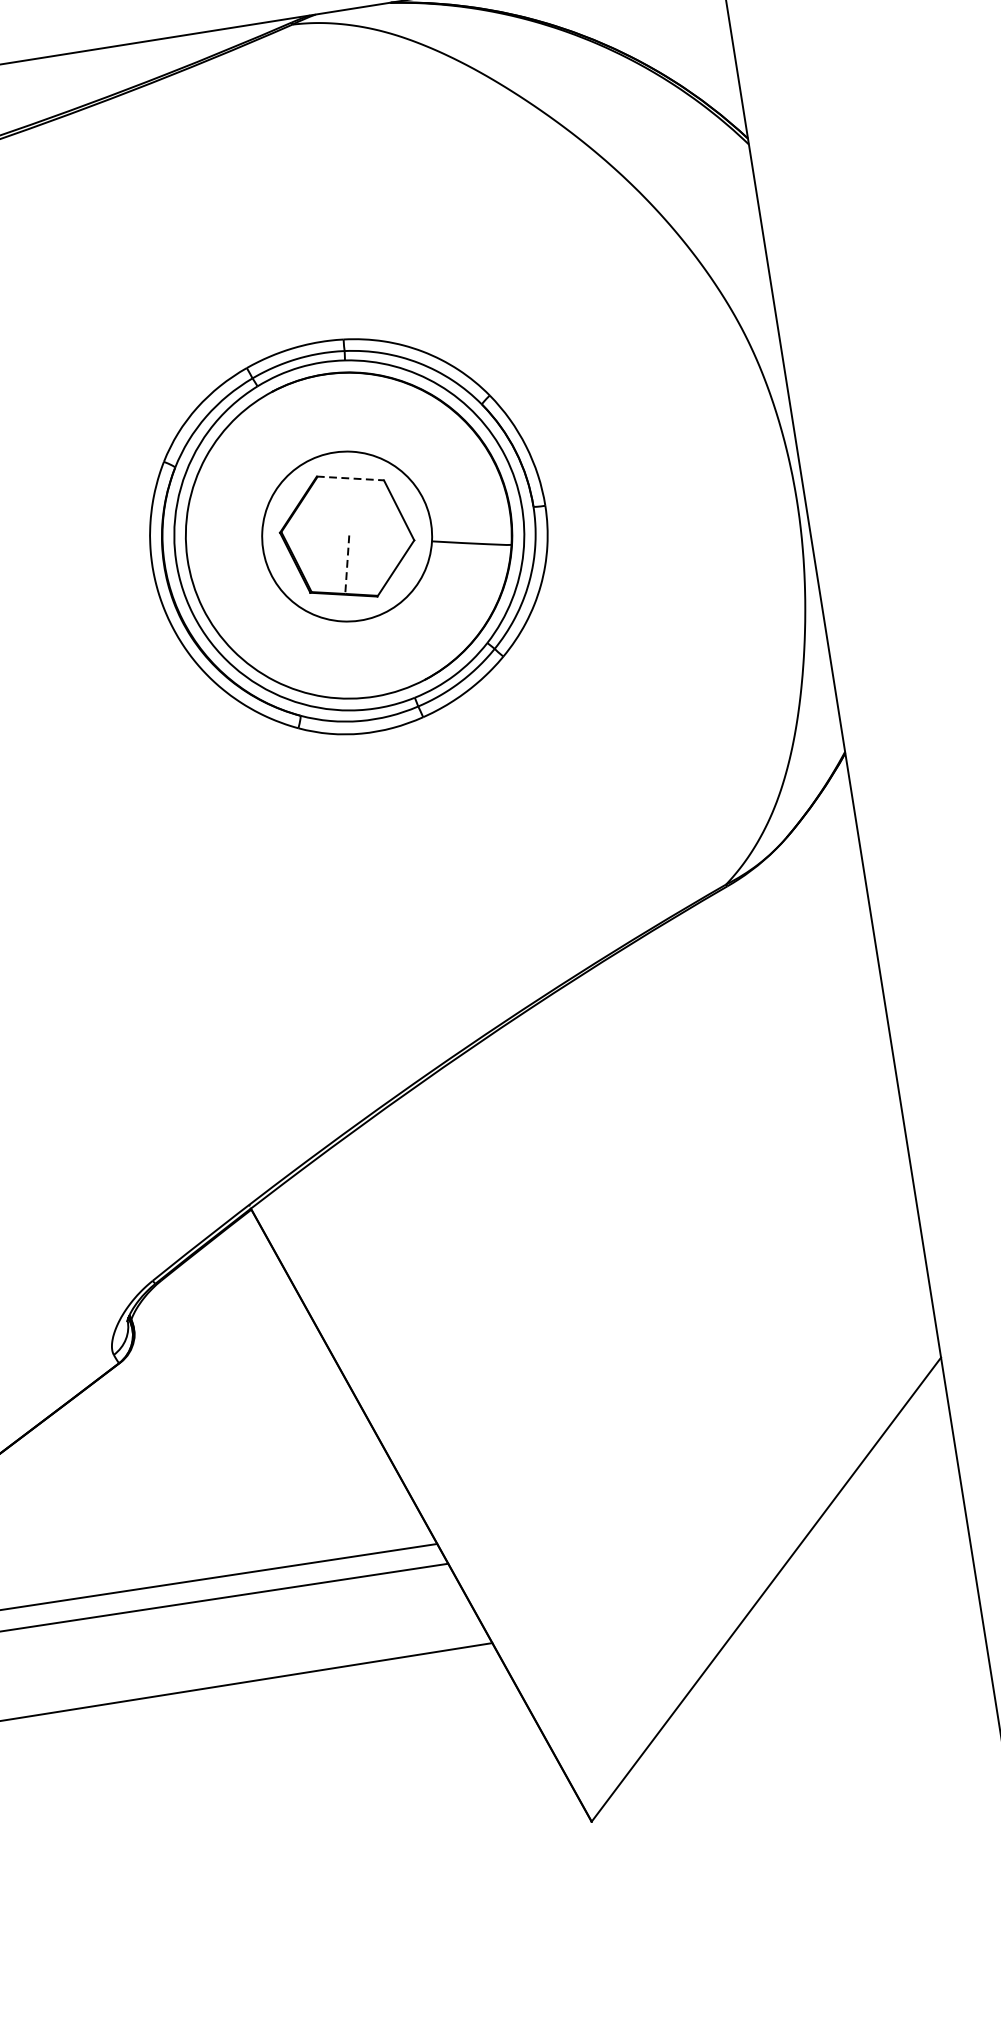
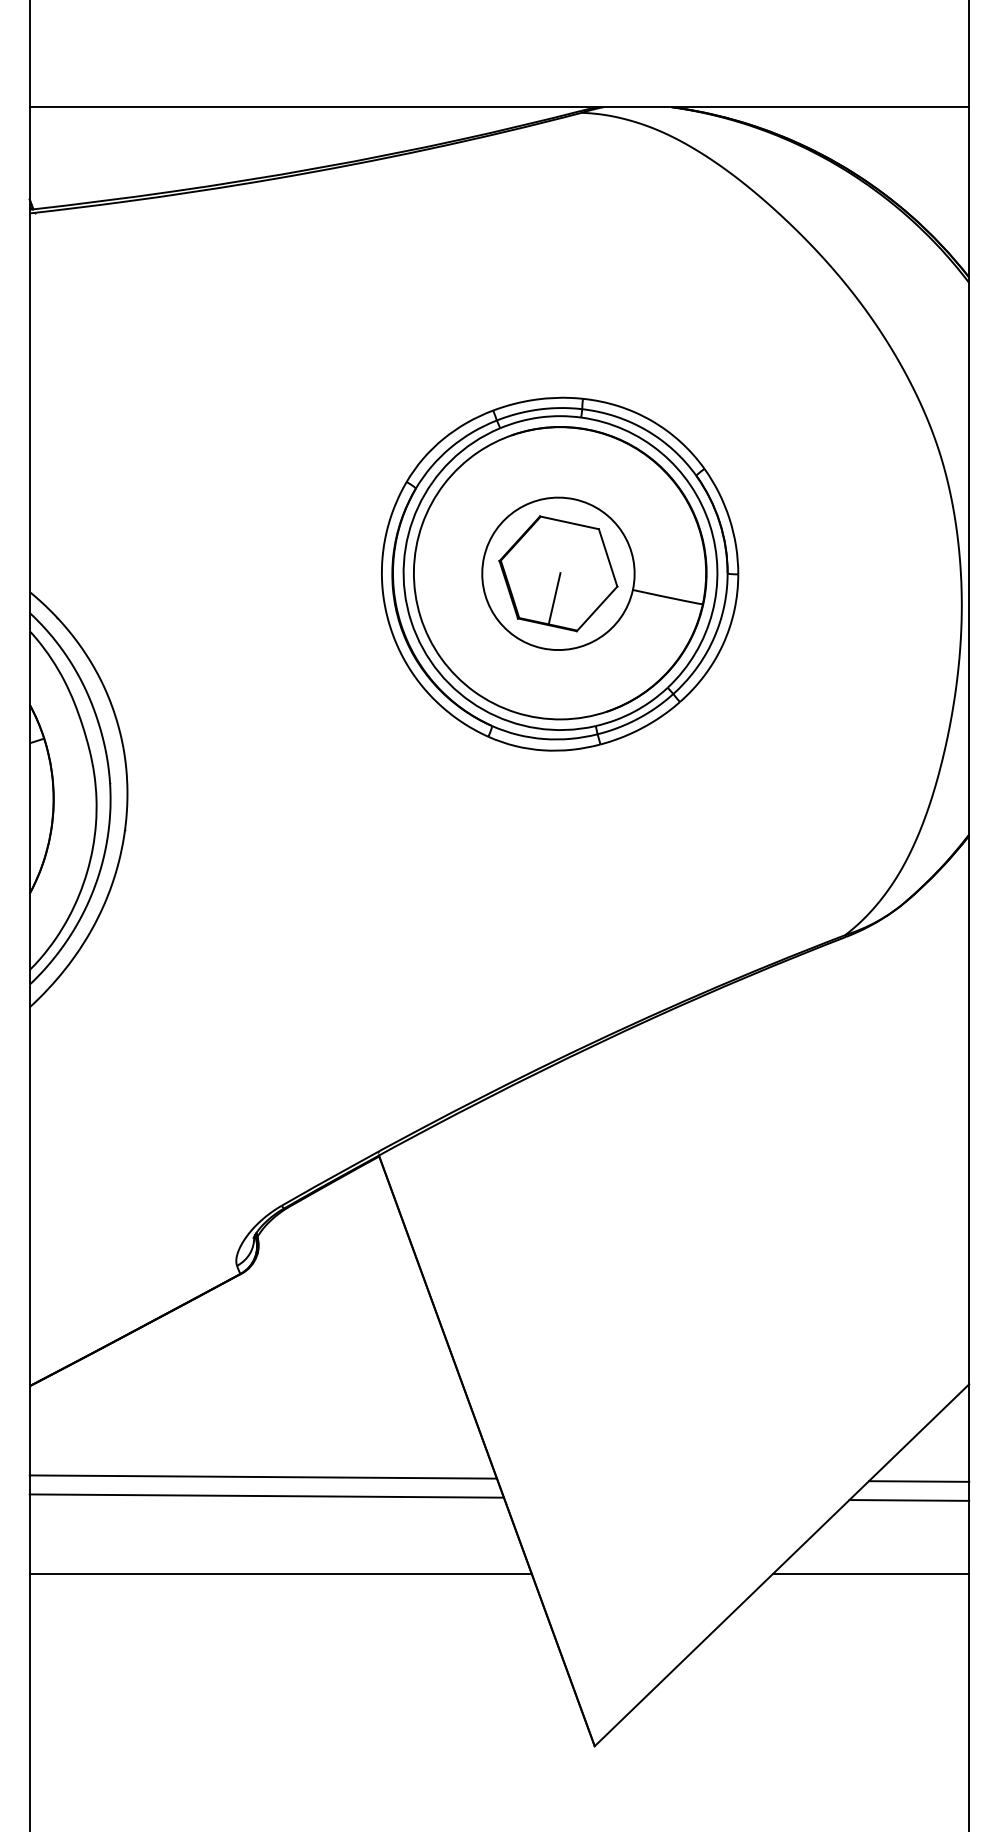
line: (350, 478) -> (569, 522), dashed -> solid
line: (347, 565) -> (554, 599), dashed -> solid
line: (902, 1473) -> (918, 1481), added
line: (895, 1496) -> (909, 1500), added
line: (865, 1584) -> (870, 1574), added

